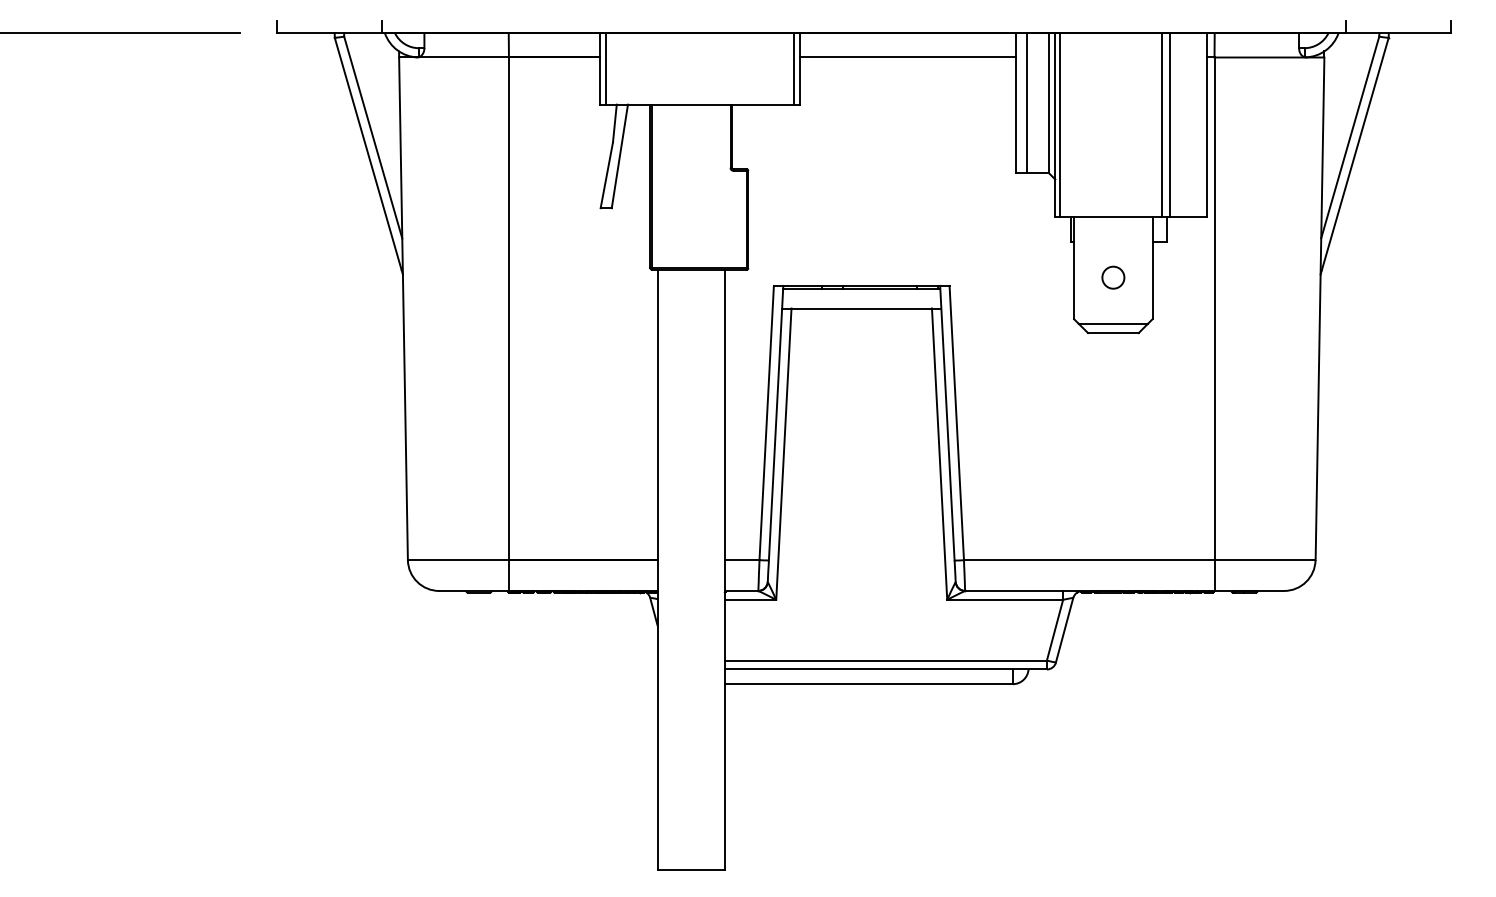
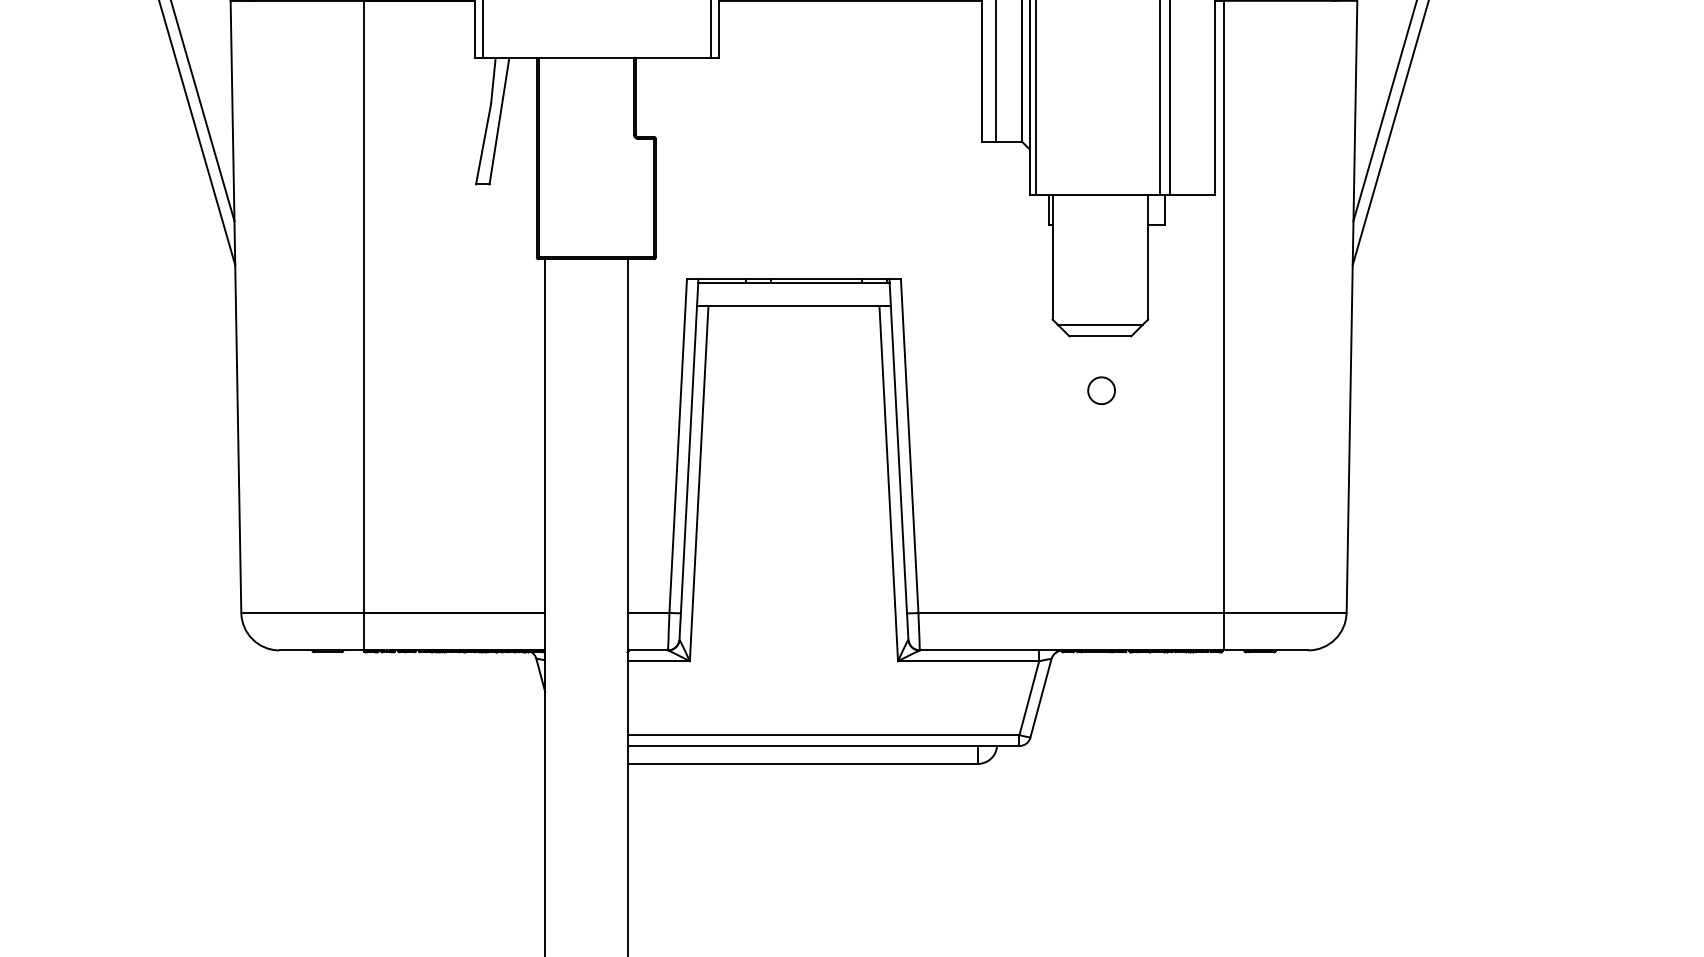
circle: (1113, 277) -> (1101, 390), moved

